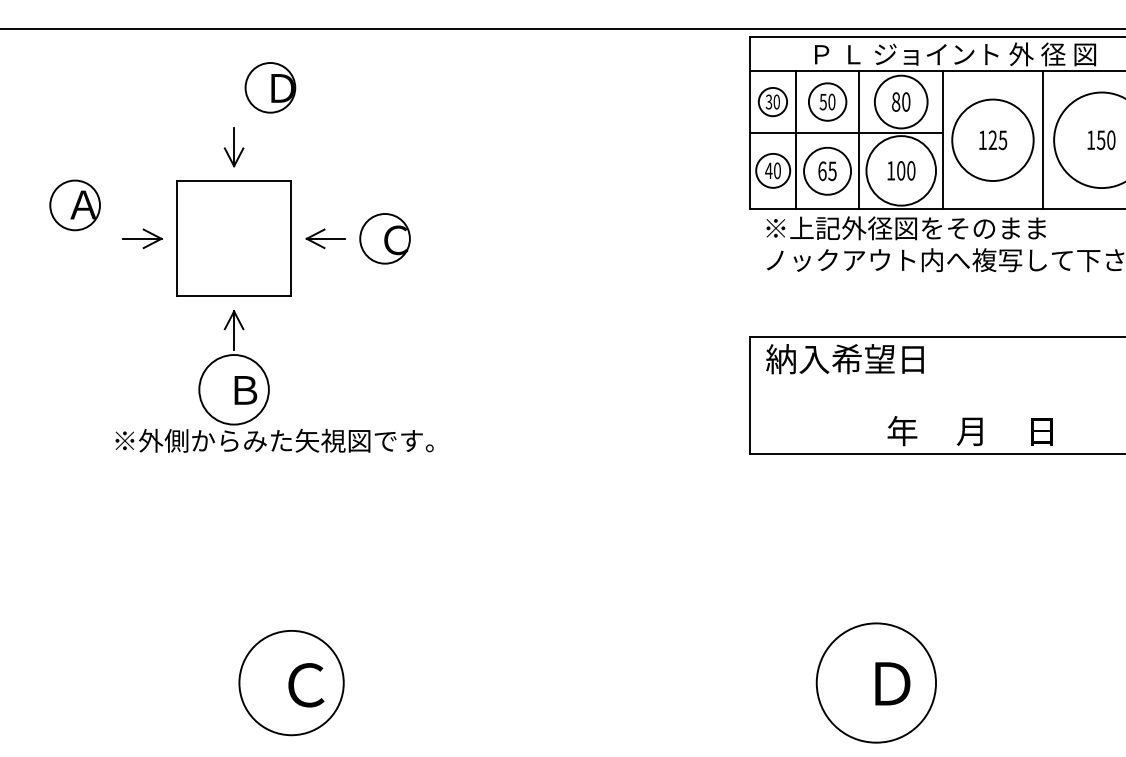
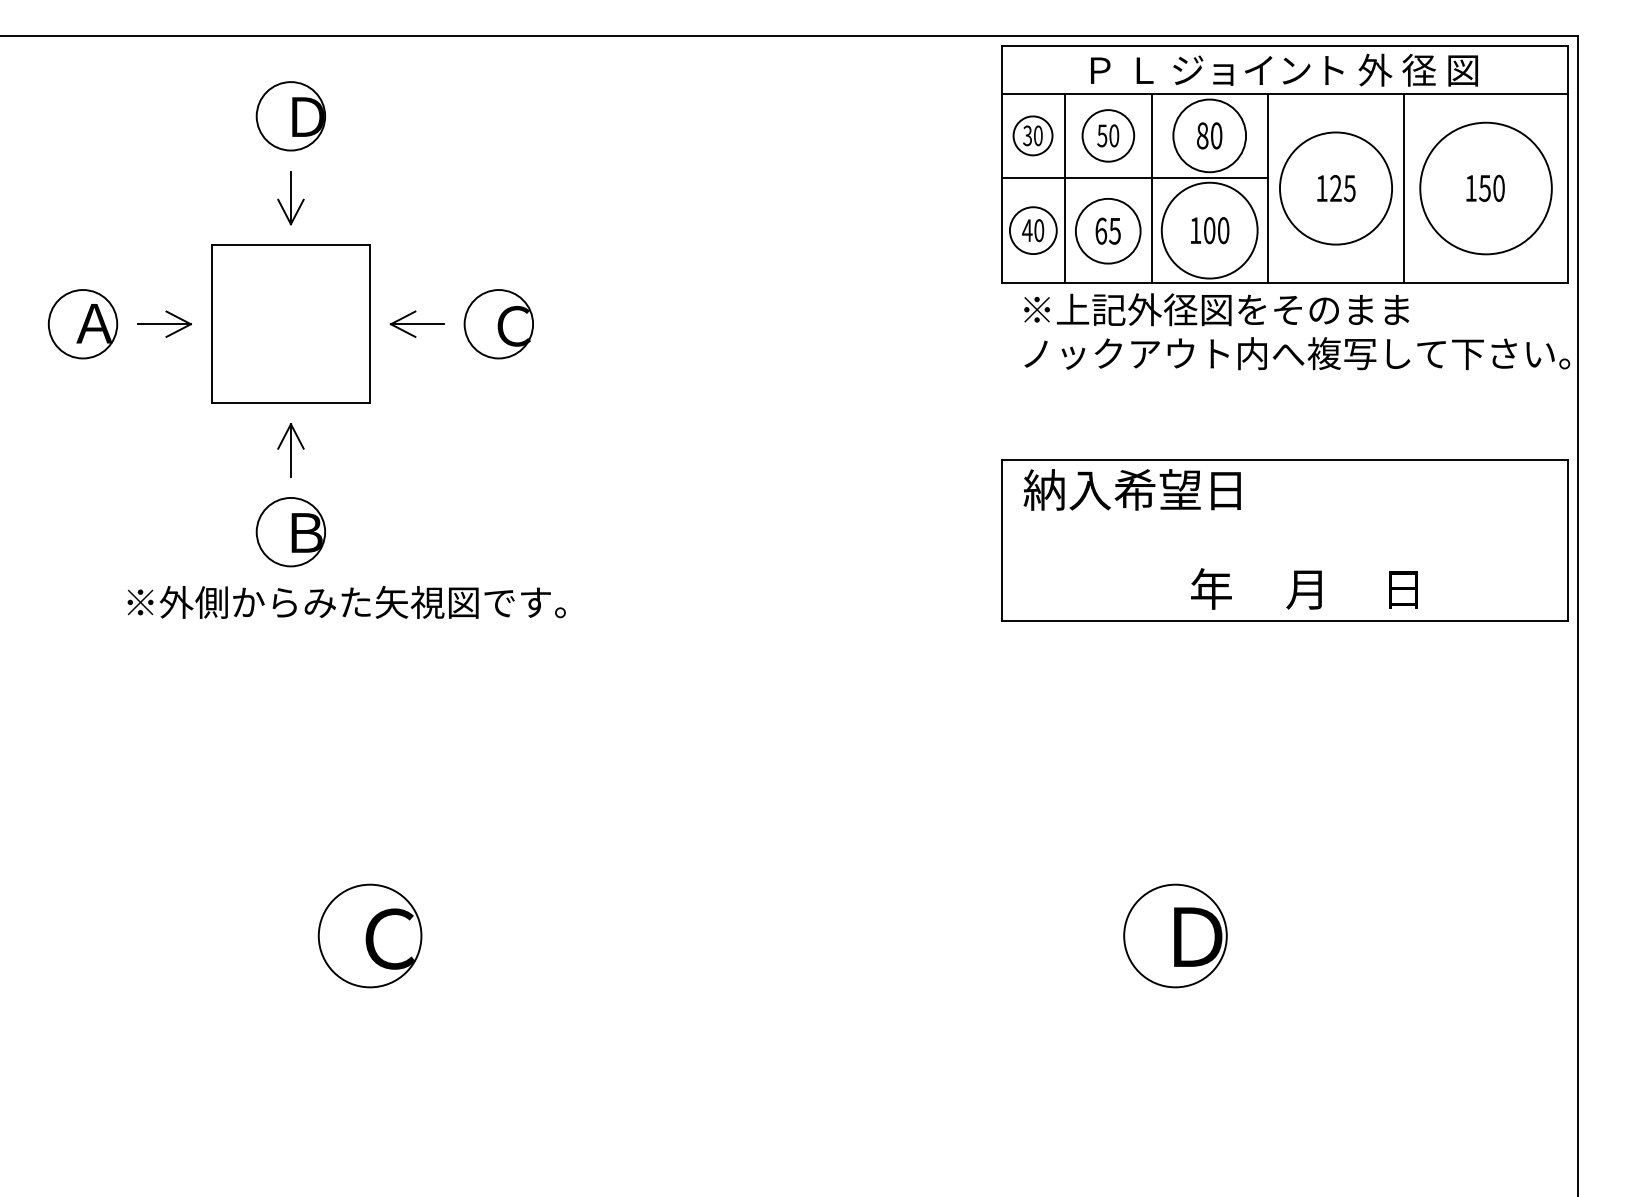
part: (270, 87) -> (290, 116), moved
part: (74, 205) -> (82, 324), moved
circle: (233, 389) -> (290, 531), size x0.71
circle: (291, 682) -> (369, 935), size x0.71
circle: (876, 682) -> (1175, 935), size x0.62

